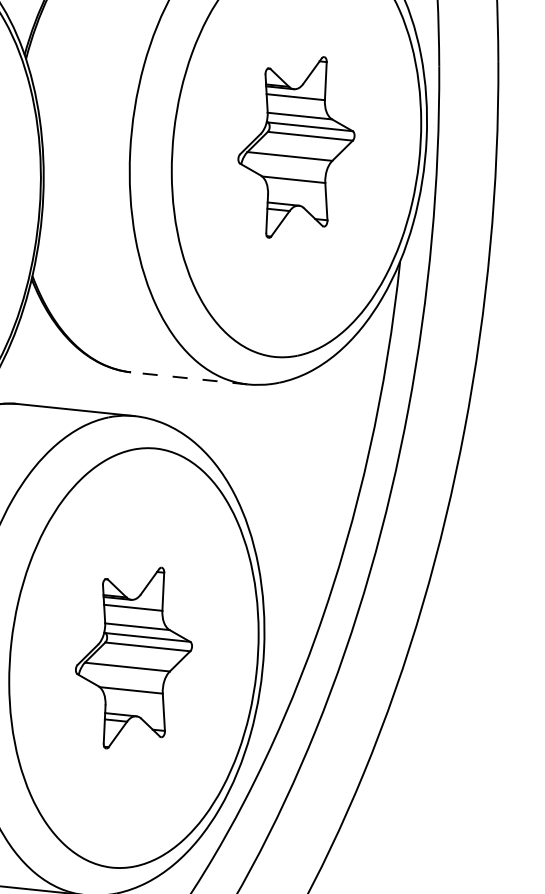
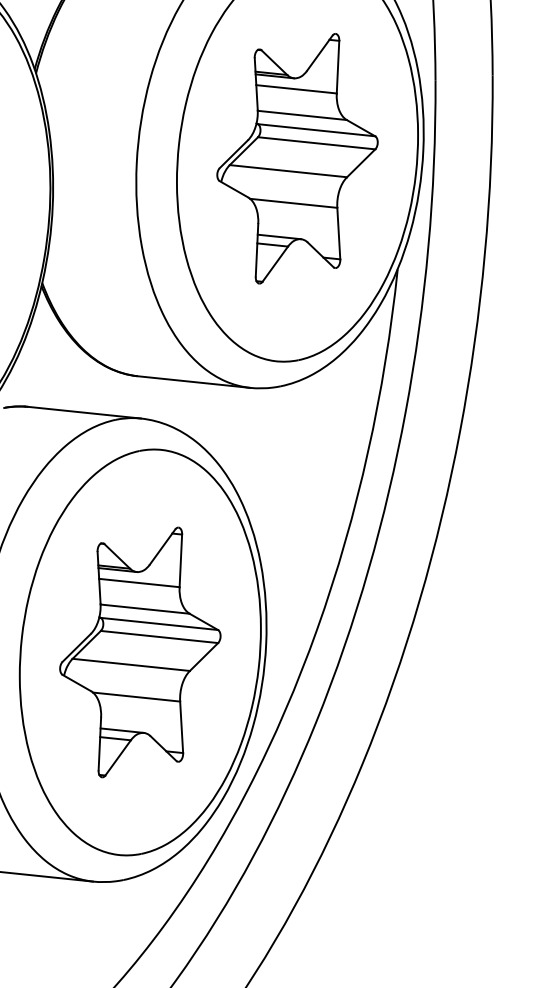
part: (296, 147) -> (297, 158), size x1.43
line: (188, 378) -> (193, 382), dashed -> solid
part: (134, 658) -> (140, 652), size x1.43

